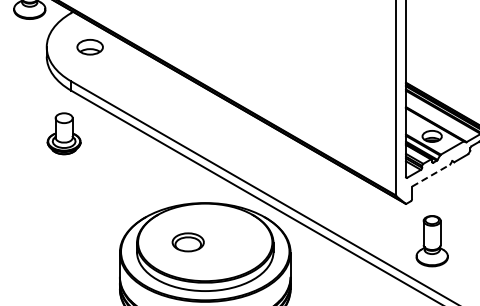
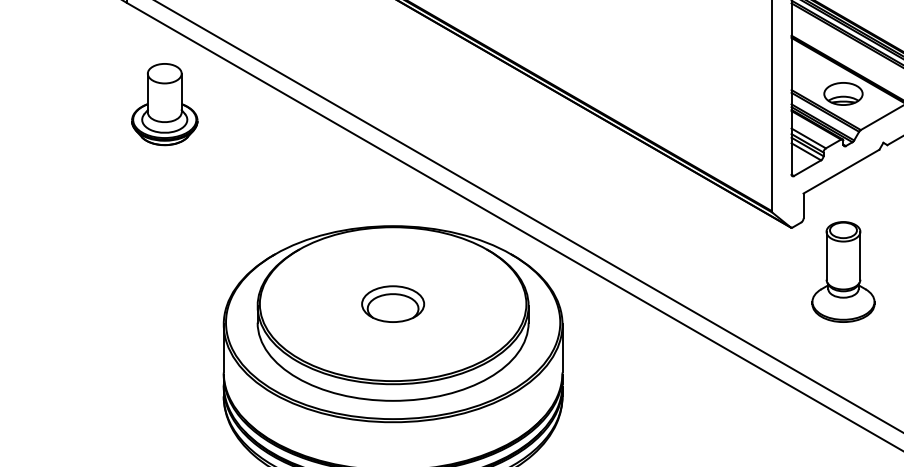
part: (63, 133) -> (163, 103), moved
line: (431, 175) -> (842, 171), dashed -> solid
part: (431, 241) -> (842, 272), moved
part: (187, 242) -> (391, 304), moved

